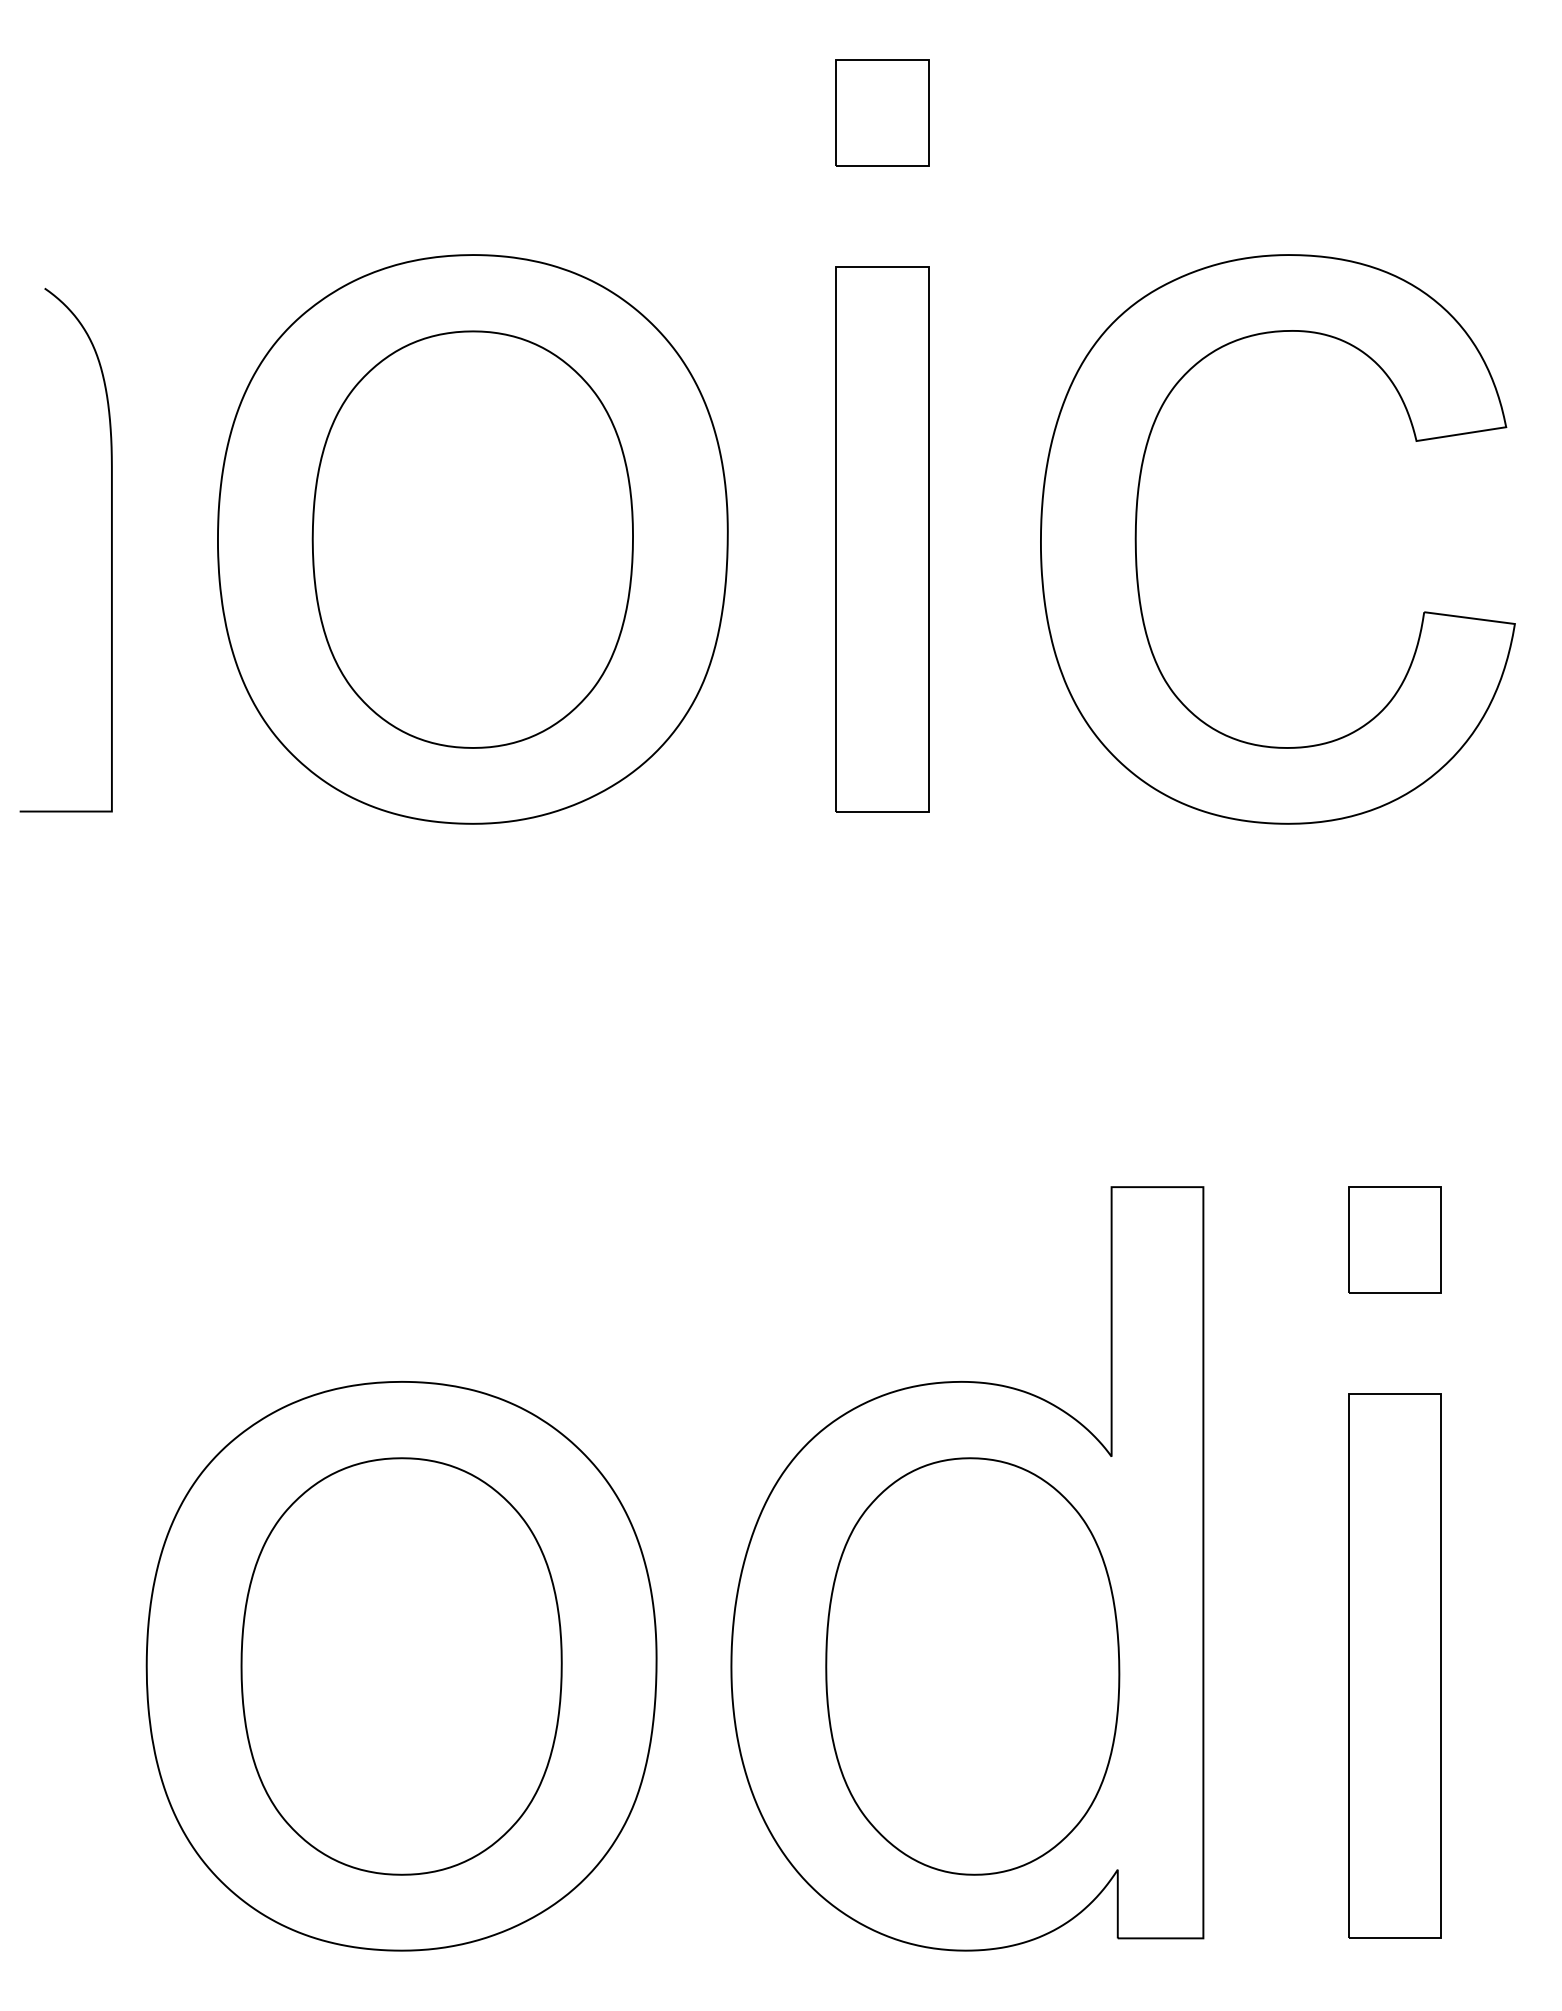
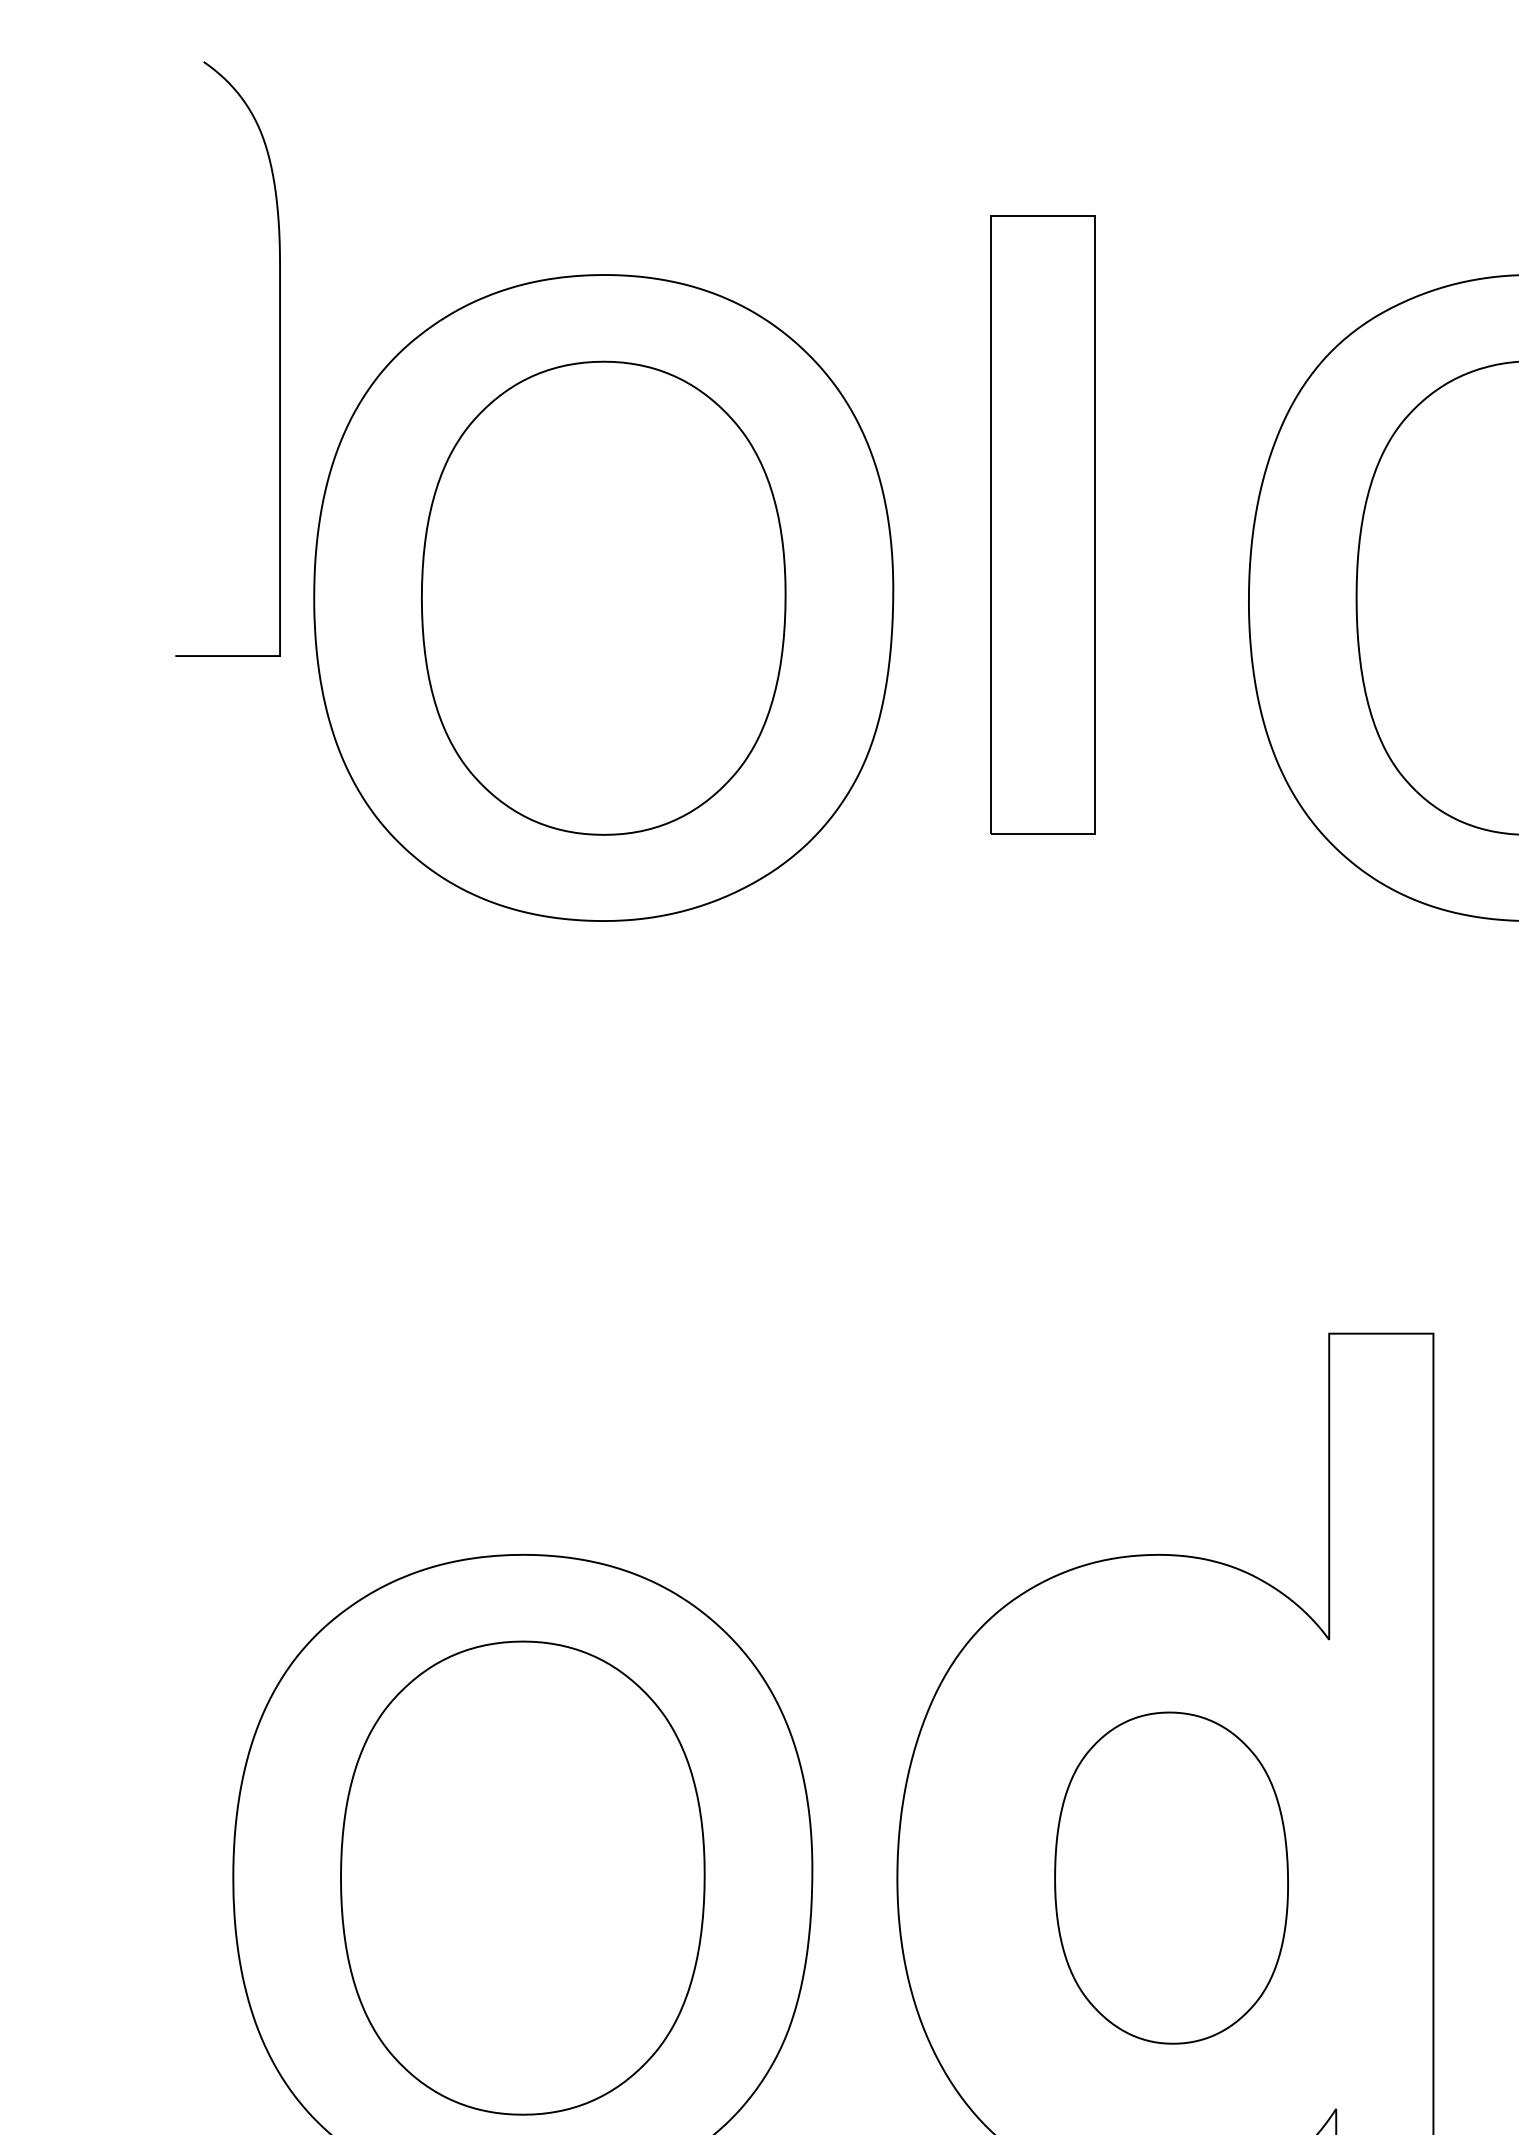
part: (882, 112) -> (1068, 113), removed
part: (882, 539) -> (1042, 525), moved
curve: (111, 550) -> (279, 359), moved
part: (972, 1666) -> (1171, 1878), size x0.7

